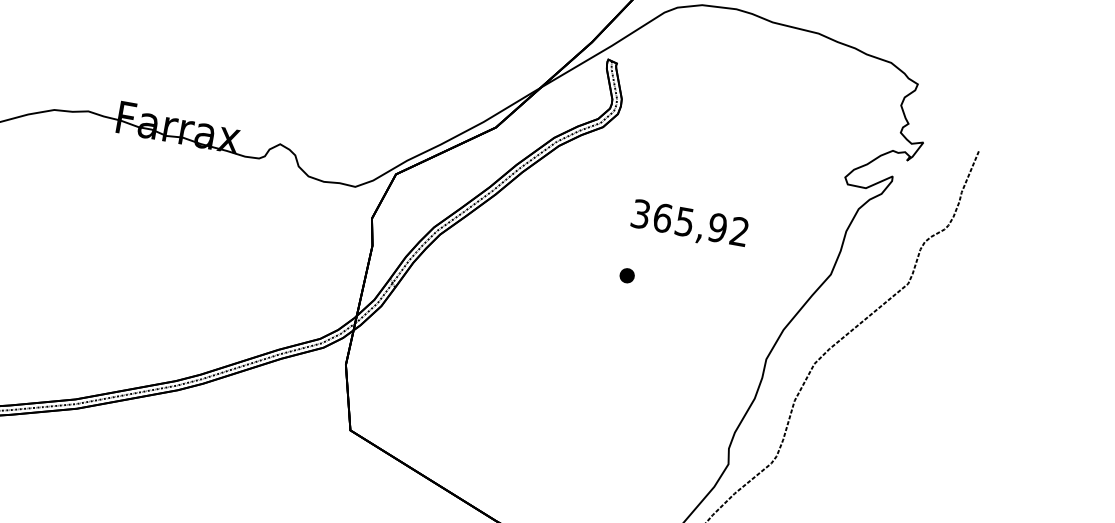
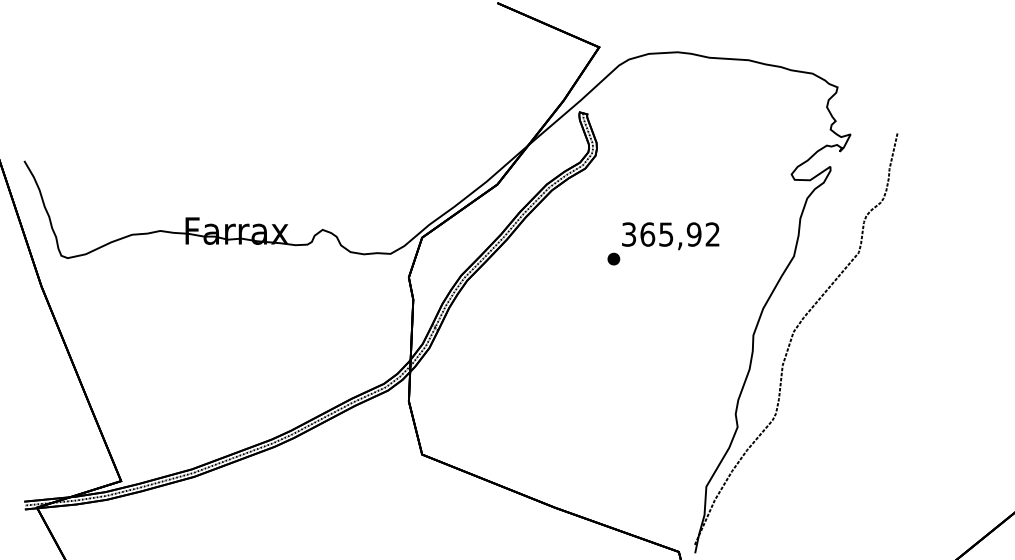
part: (626, 274) -> (613, 258), moved

